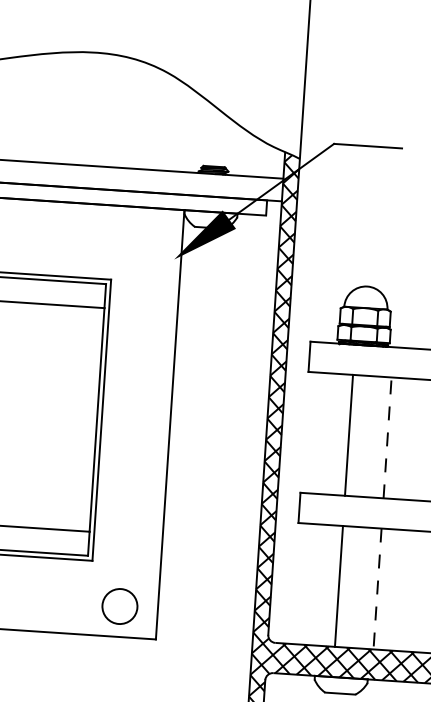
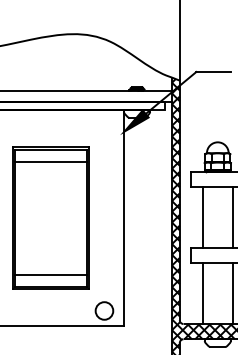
line: (348, 435) -> (202, 217), moved
line: (388, 437) -> (233, 217), dashed -> solid
line: (338, 586) -> (202, 293), moved
line: (378, 590) -> (233, 294), dashed -> solid

